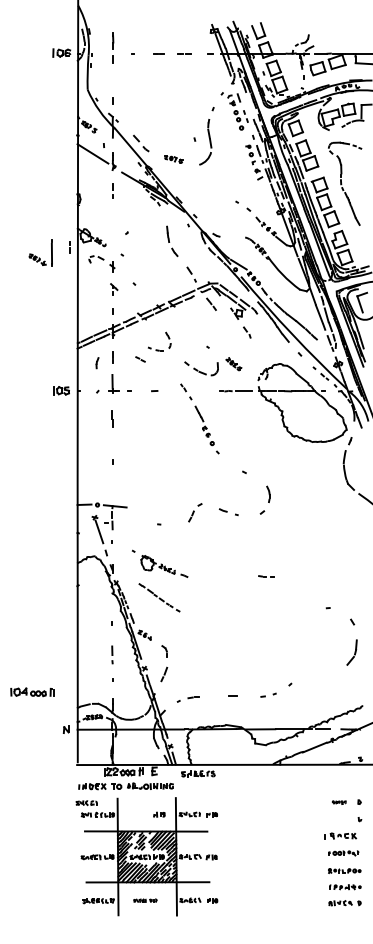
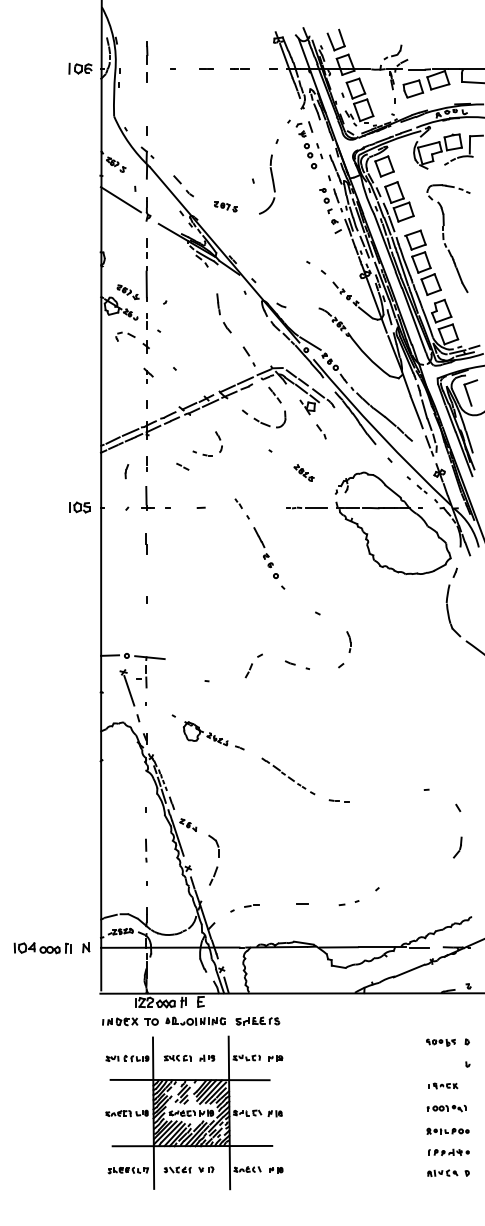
line: (69, 247) -> (146, 321), moved
part: (39, 257) -> (130, 289), moved
part: (201, 368) -> (264, 418), moved
part: (265, 576) -> (338, 800), moved
part: (159, 597) -> (288, 776), moved
part: (164, 650) -> (213, 845), size x1.43
part: (351, 652) -> (457, 847), size x0.62
part: (32, 692) -> (42, 948), moved
part: (198, 773) -> (257, 1020), moved
part: (338, 802) -> (440, 1042), size x1.67
part: (86, 803) -> (177, 1058), moved
part: (341, 835) -> (443, 1085), size x0.71
part: (144, 900) -> (188, 1169), size x1.67

